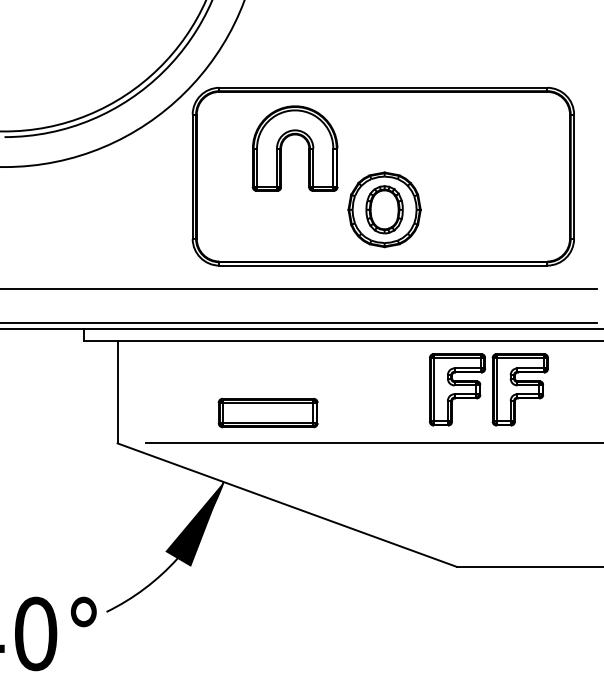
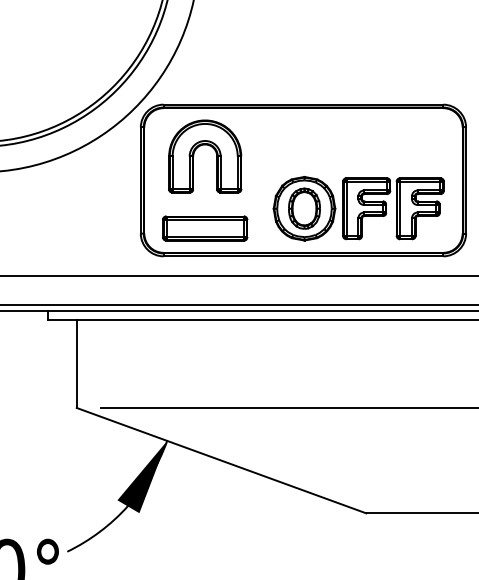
part: (282, 146) -> (194, 154), moved
part: (488, 389) -> (393, 208), moved
part: (267, 412) -> (204, 228), moved

